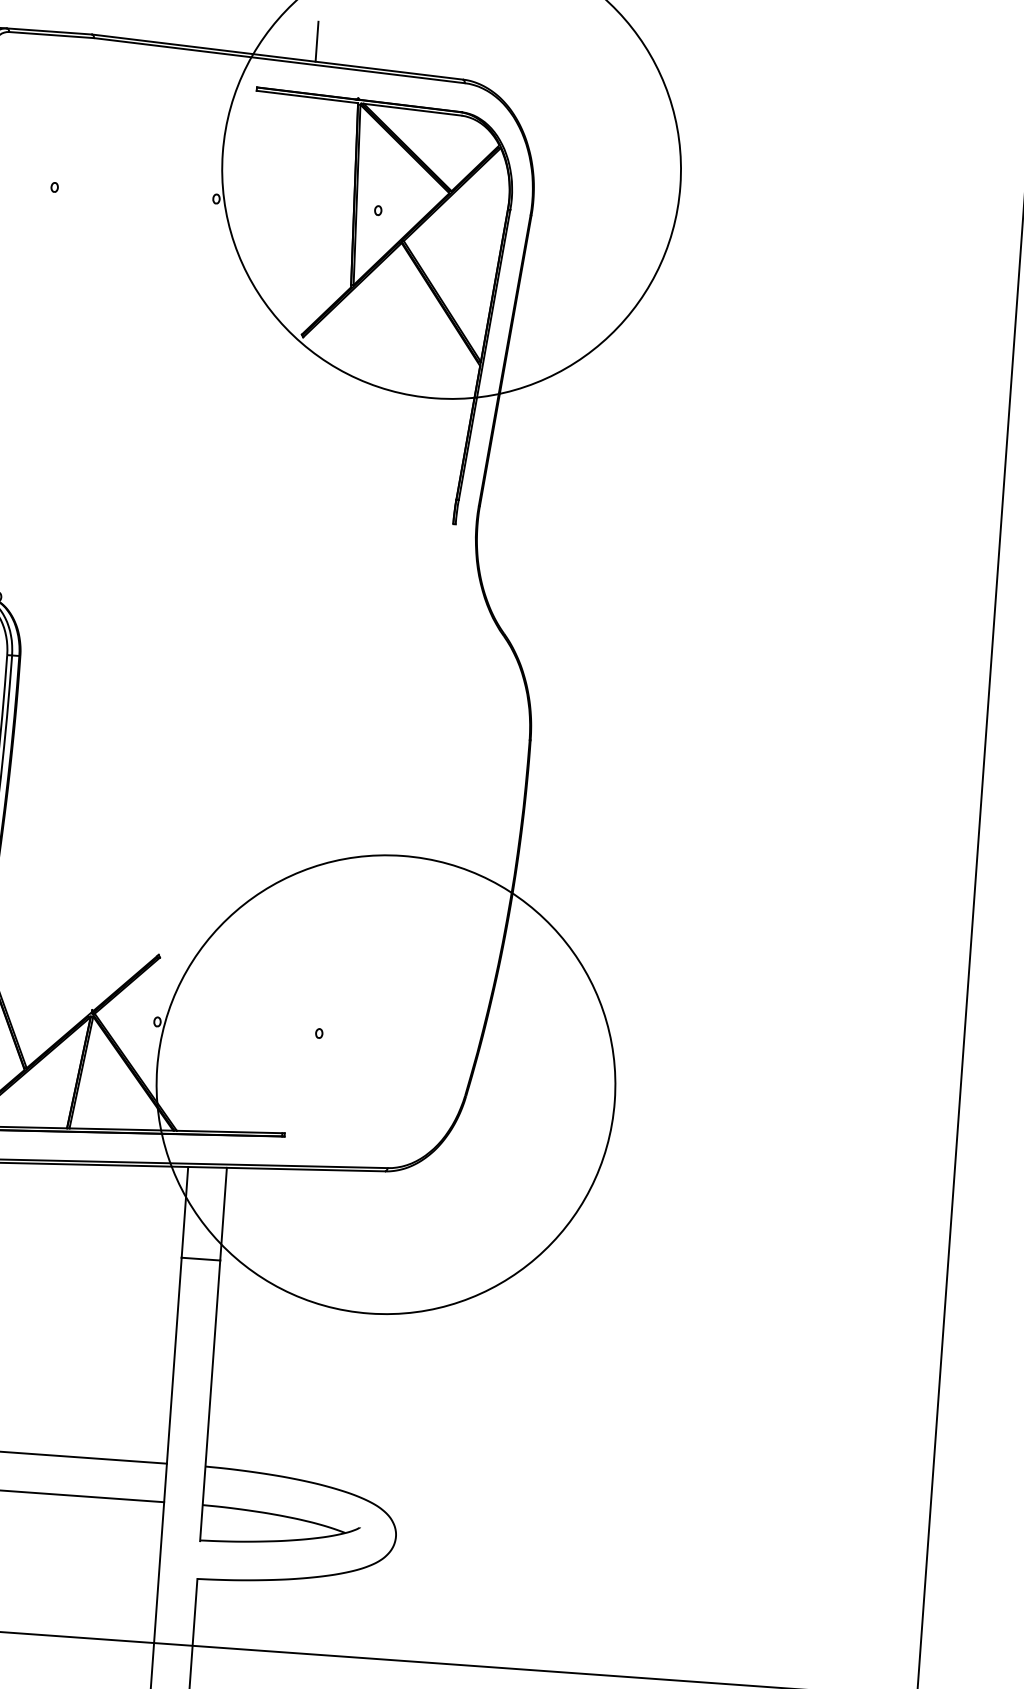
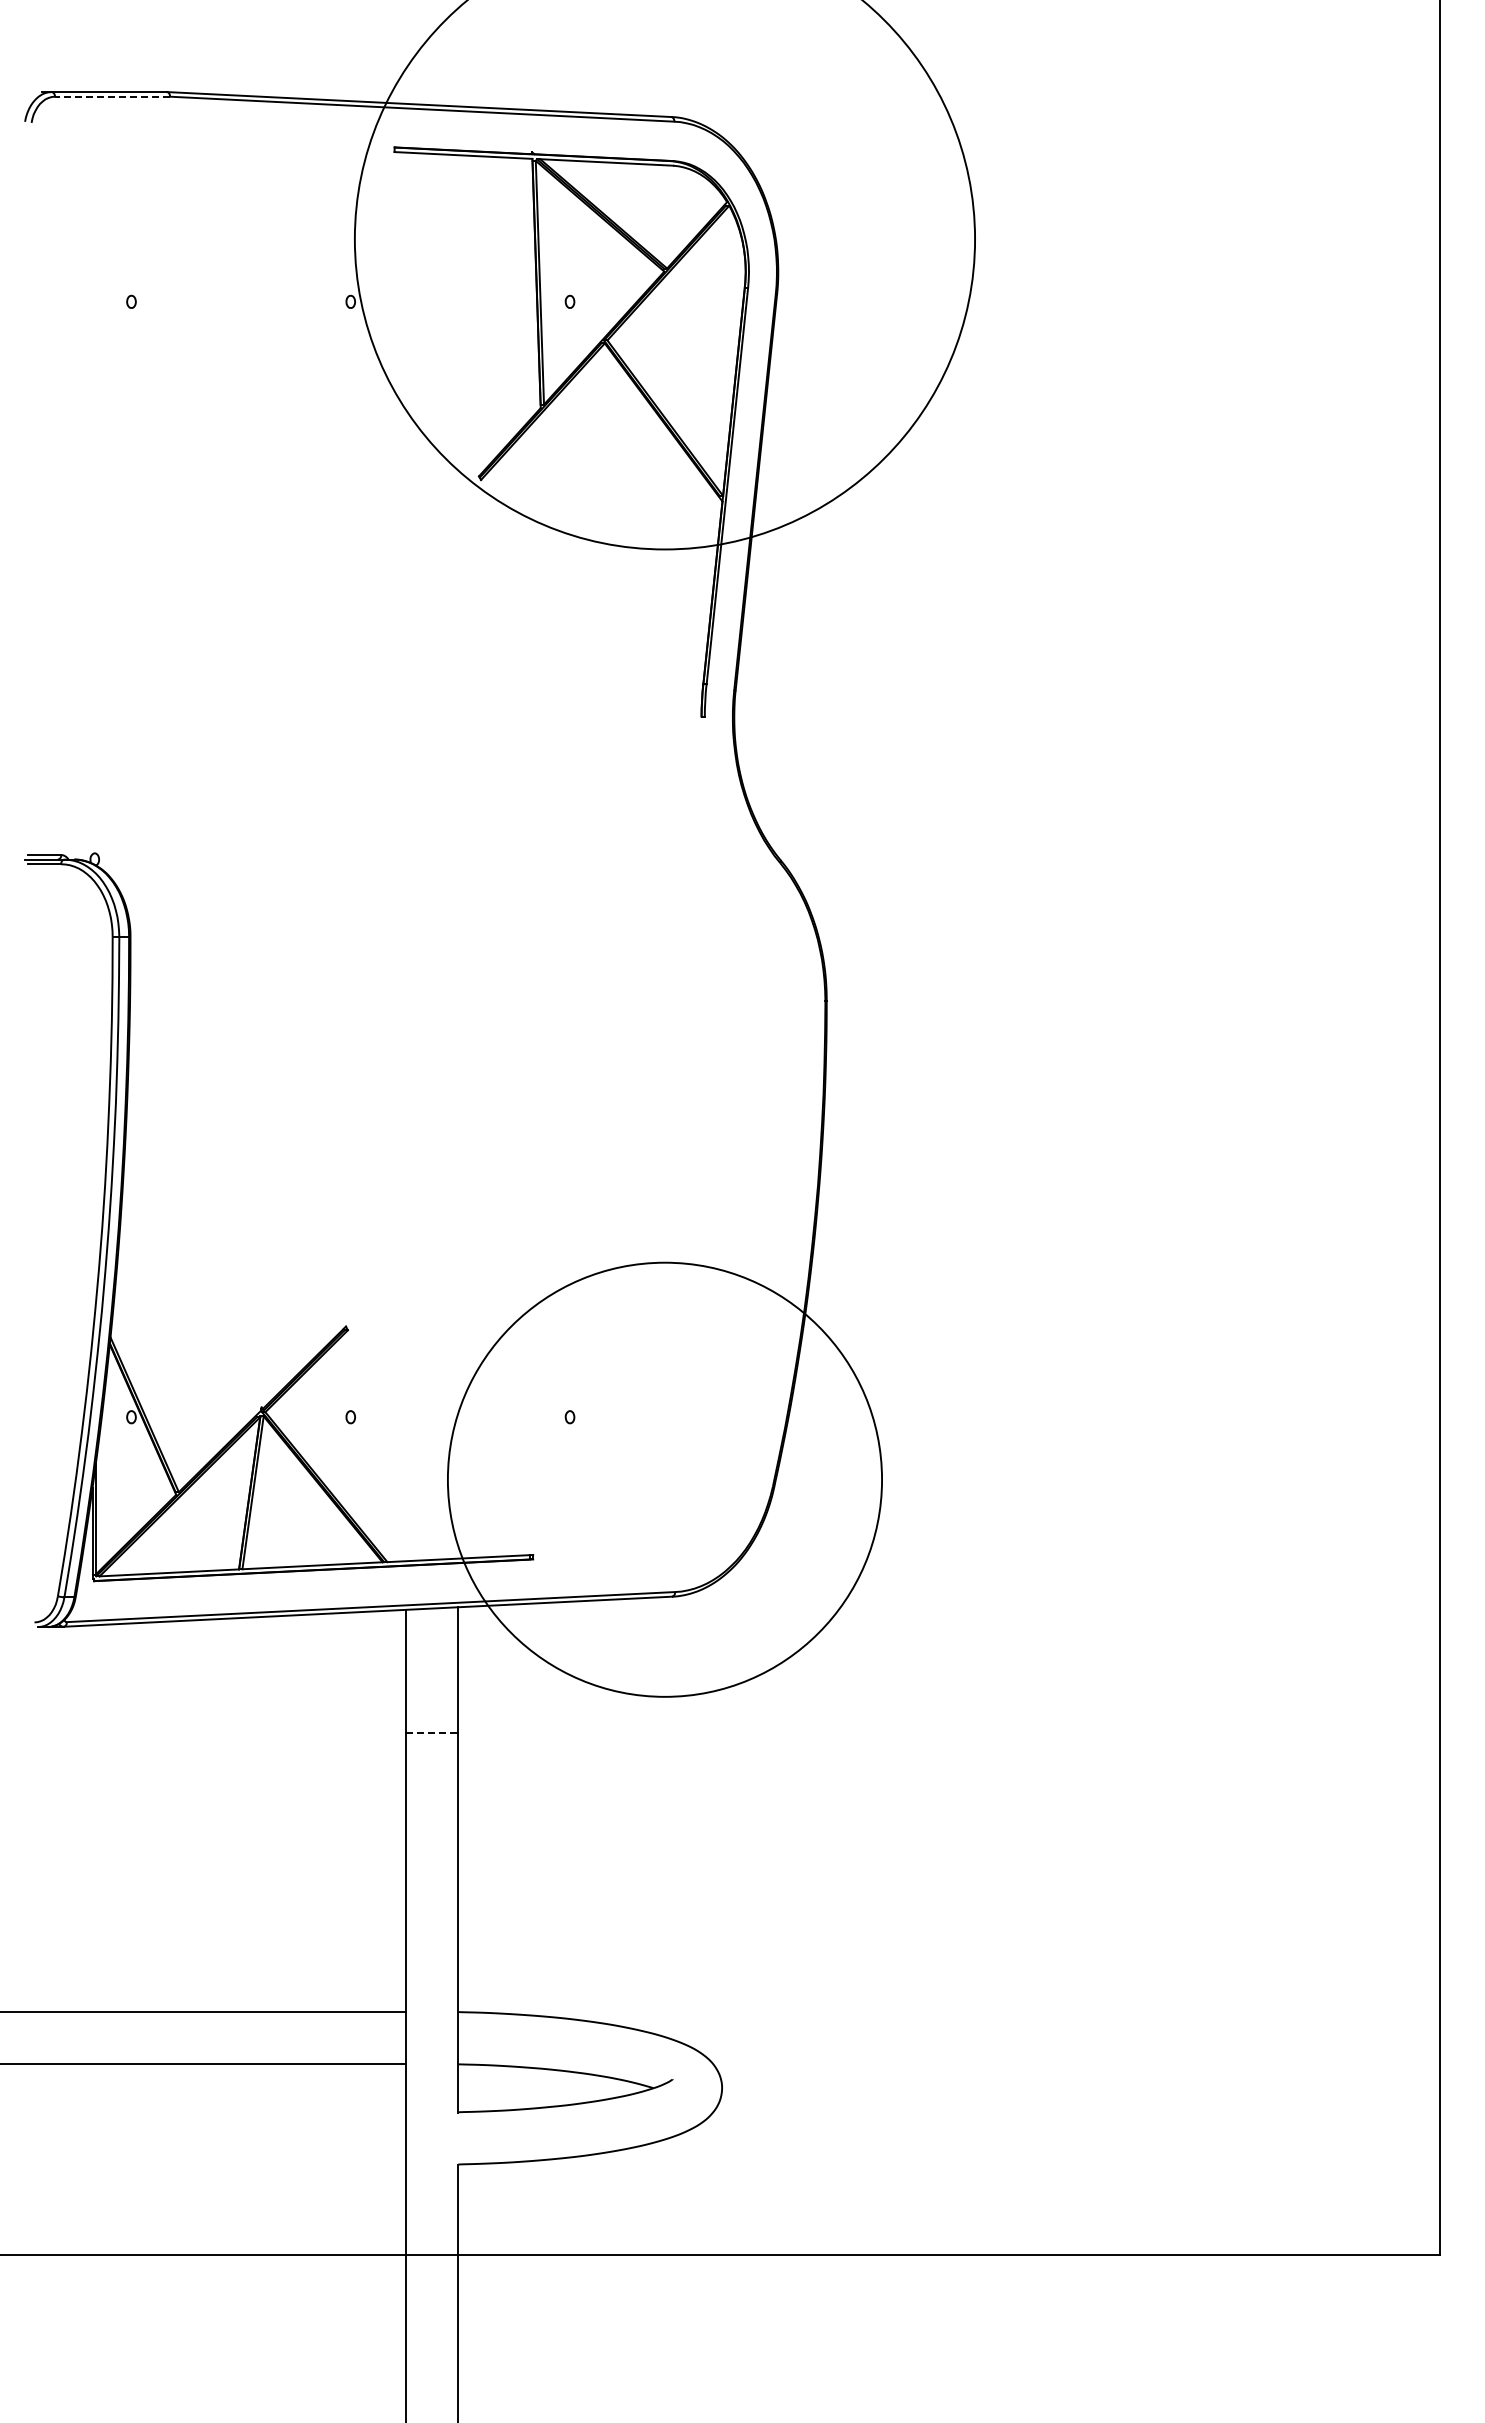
line: (51, 34) -> (112, 96), solid -> dashed
line: (317, 41) -> (471, 79), removed
circle: (385, 1084) -> (664, 1479), size x0.7
line: (201, 1258) -> (432, 1732), solid -> dashed

